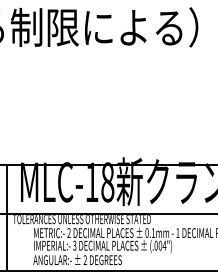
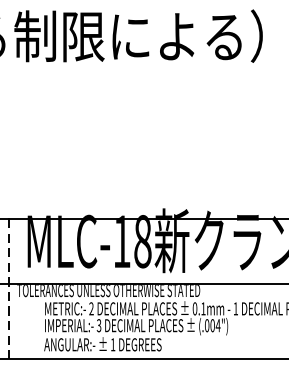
line: (6, 218) -> (8, 289), solid -> dashed
text: (84, 259) -> (112, 343), 2 -> 1

